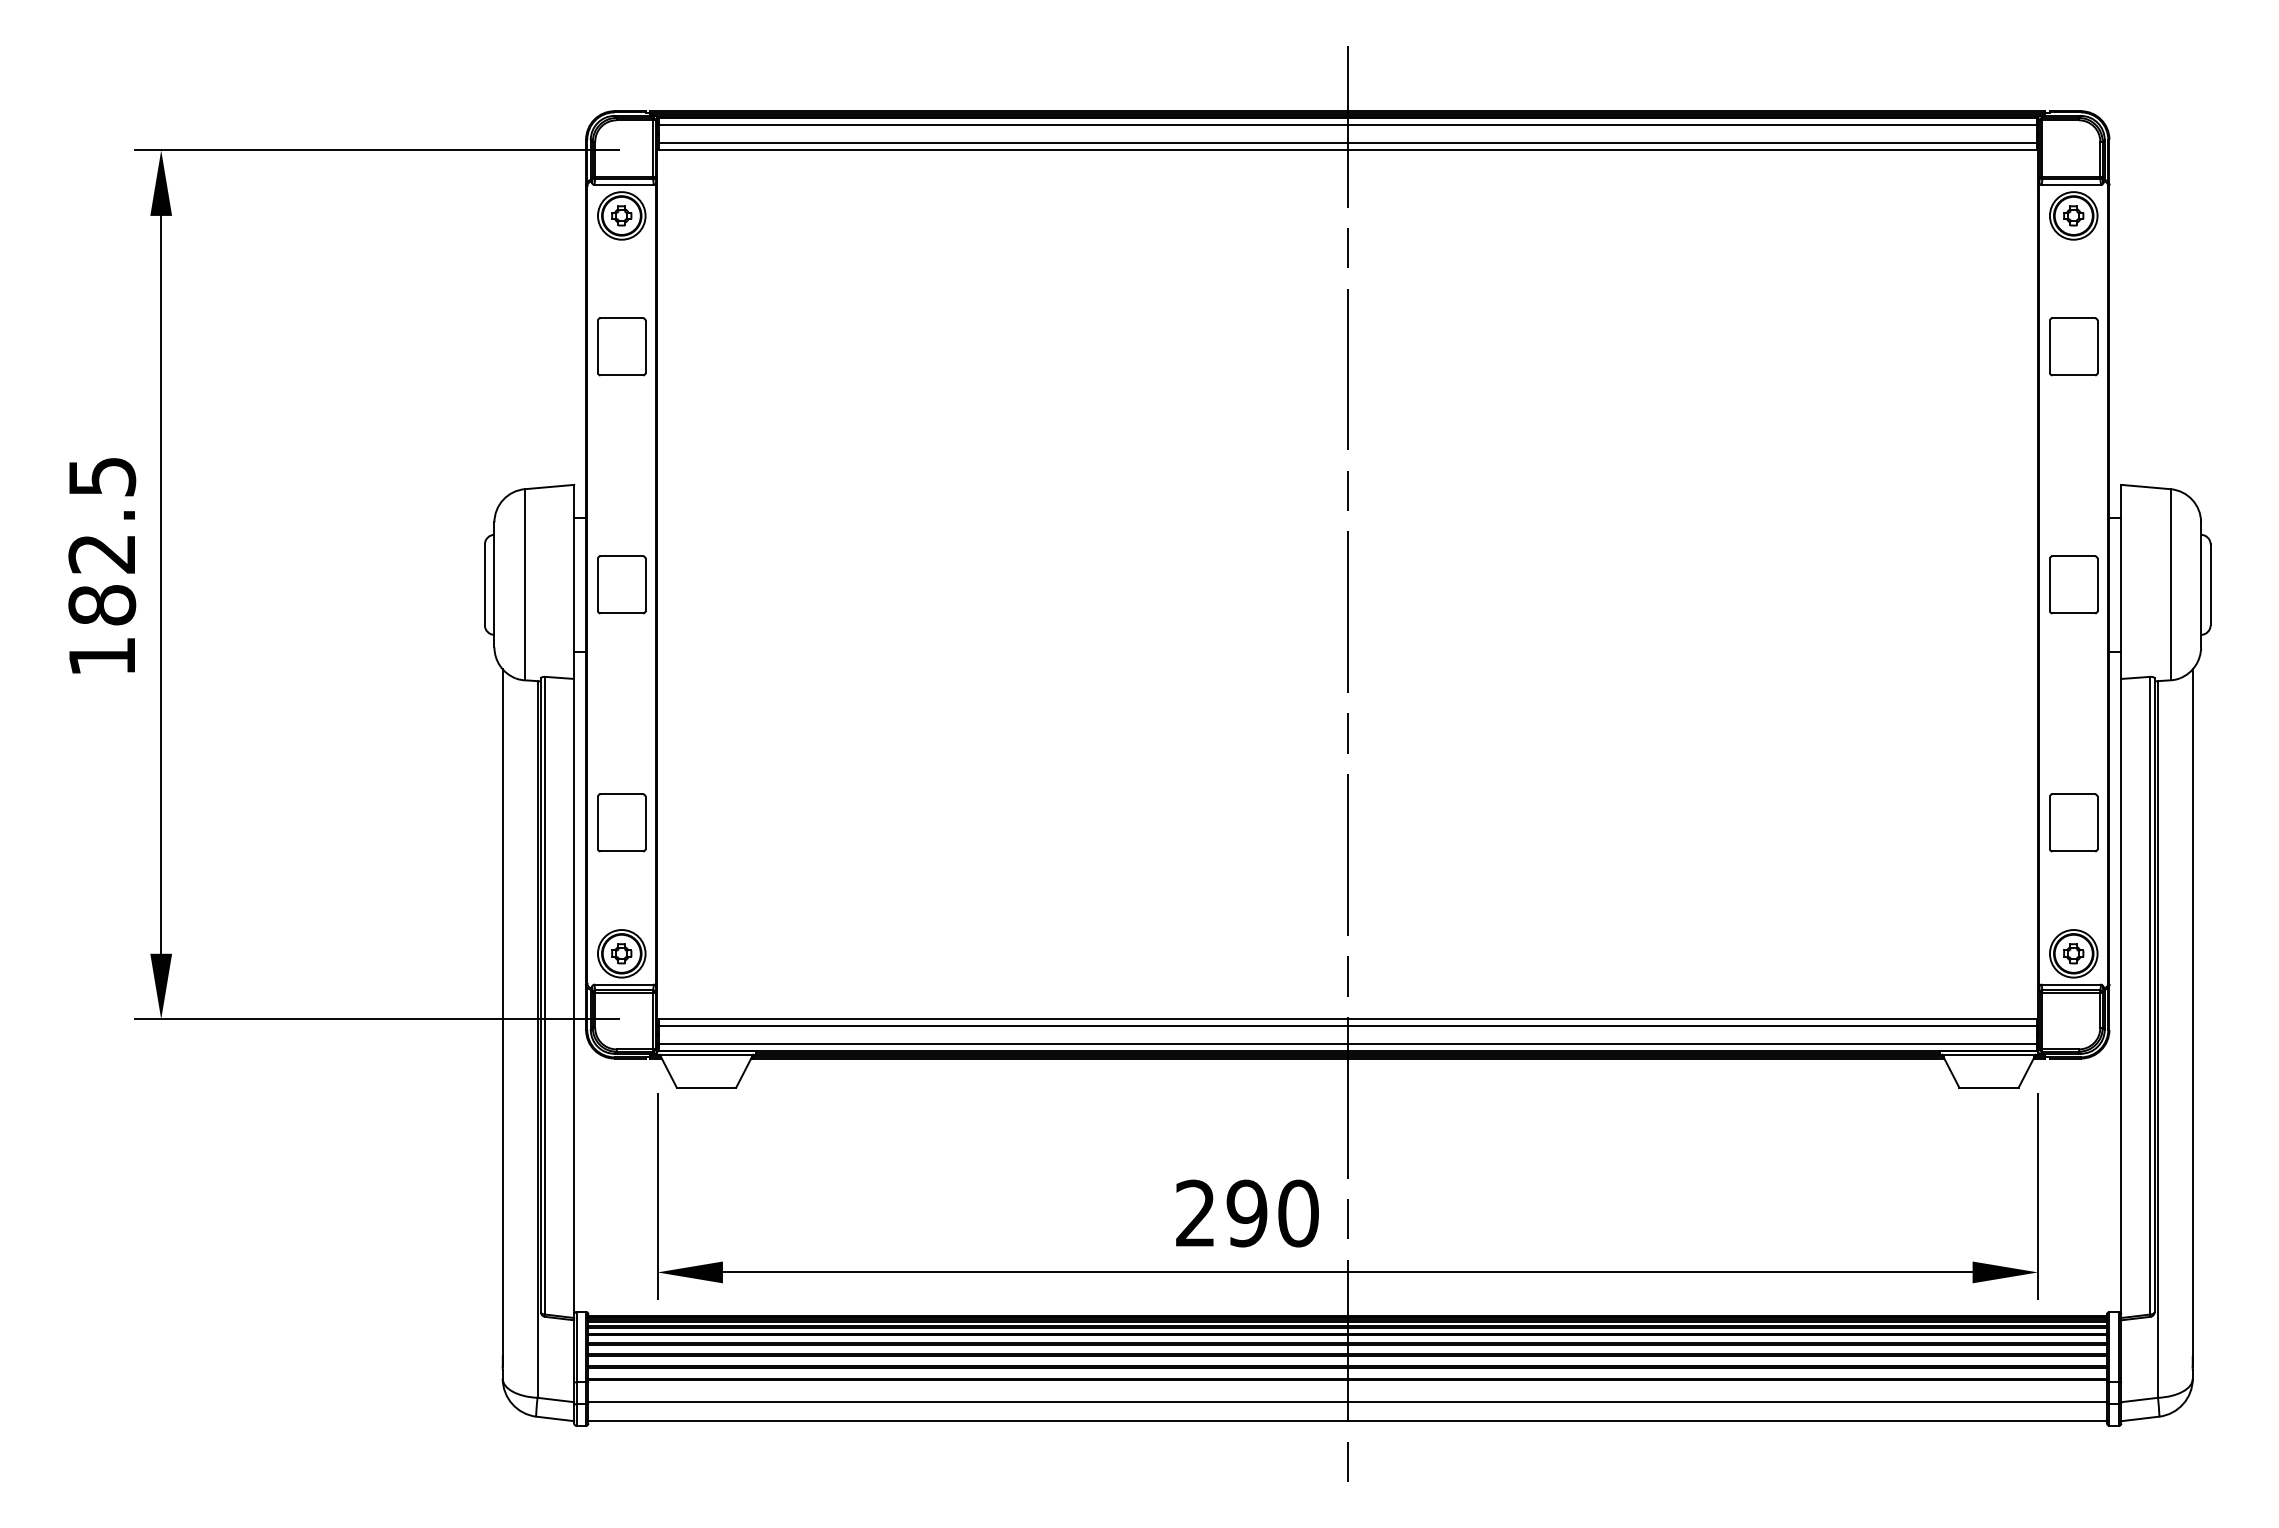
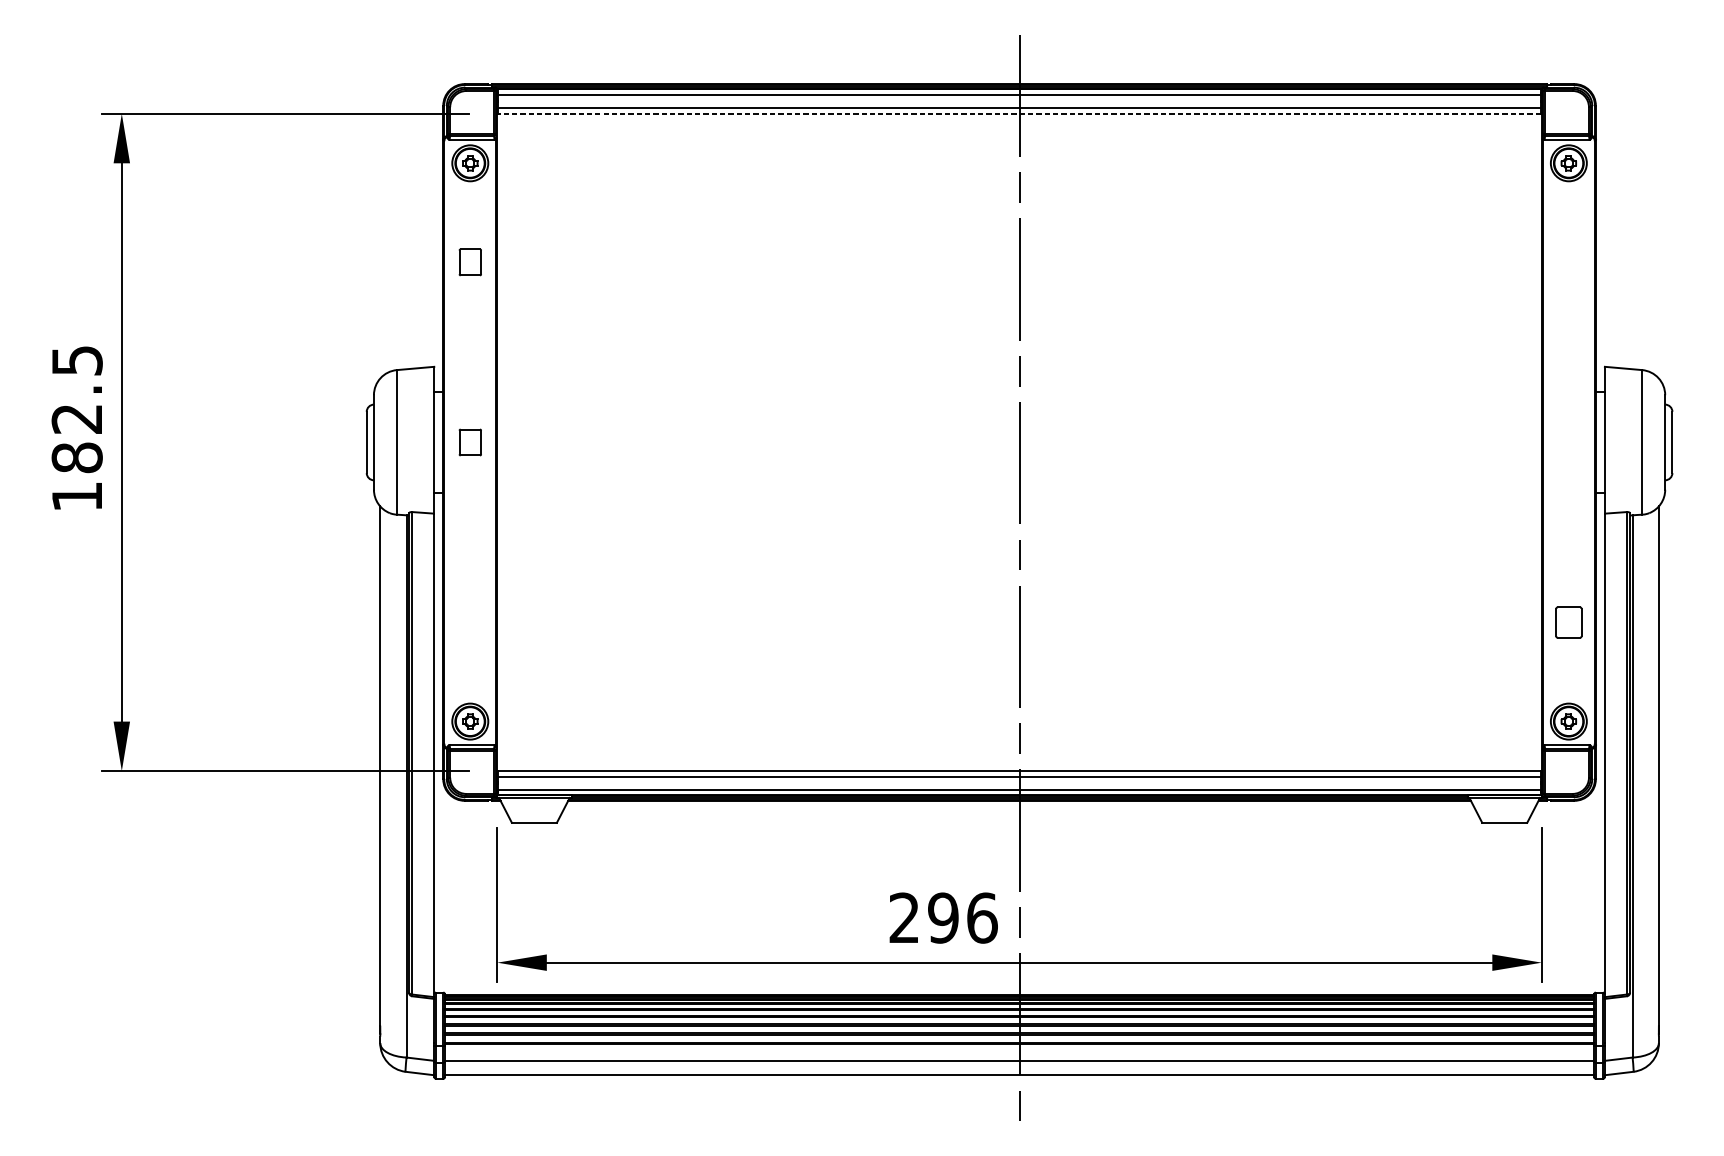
line: (1347, 150) -> (1019, 113), solid -> dashed
part: (621, 346) -> (470, 262), size x0.6
part: (2073, 346) -> (1568, 262), removed
part: (621, 584) -> (470, 442), size x0.6
part: (2073, 584) -> (1568, 442), removed
part: (621, 822) -> (470, 622), removed
part: (2073, 822) -> (1568, 622), size x0.7
text: (1298, 1213) -> (982, 918), 290 -> 296

